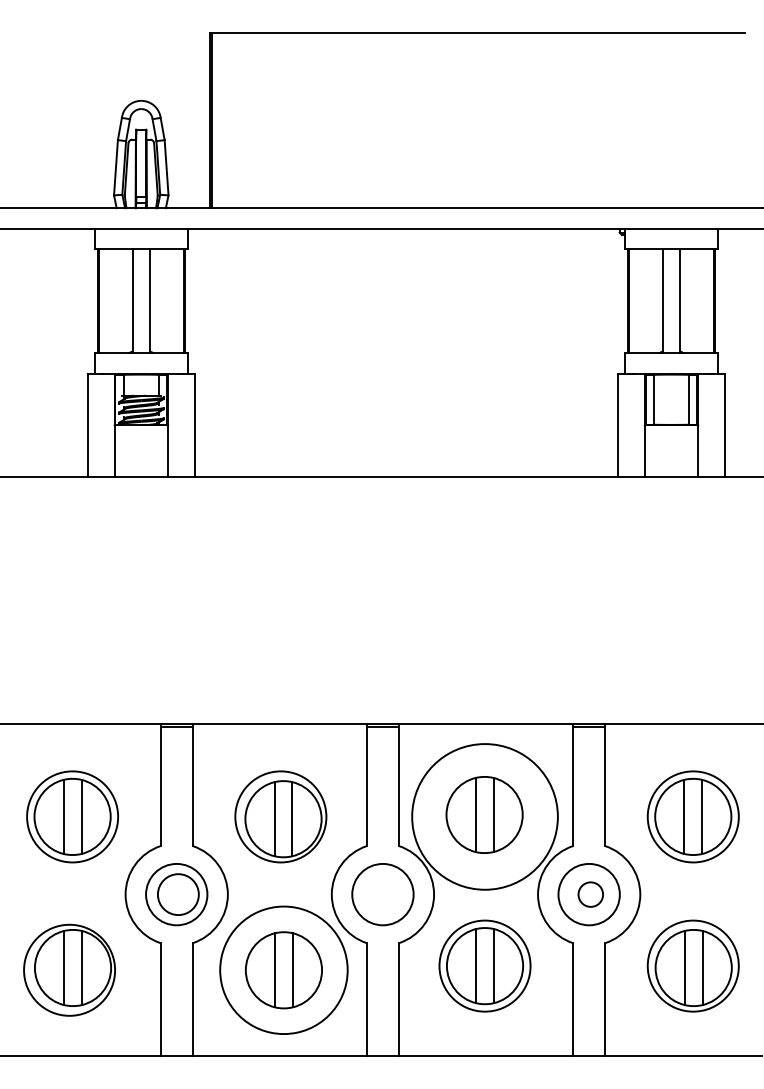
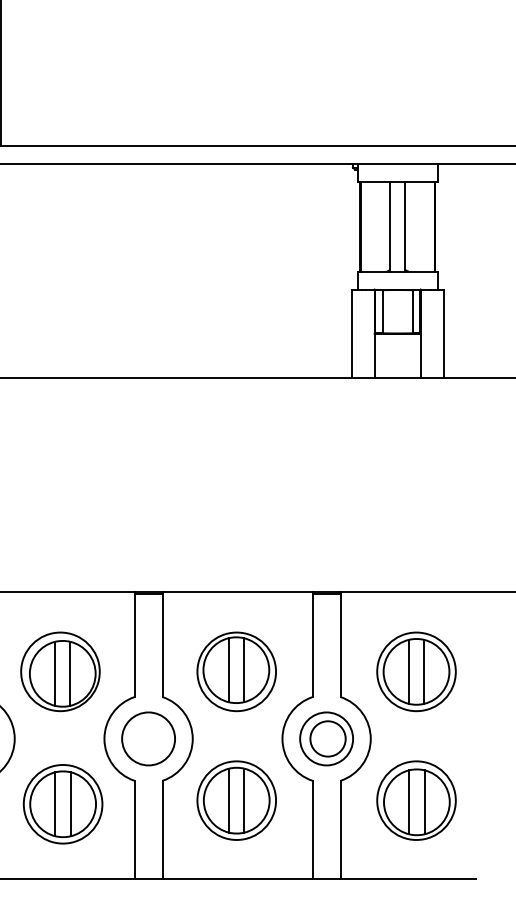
circle: (484, 816) -> (236, 671), size x0.62
circle: (590, 894) -> (327, 738), size x1.67
circle: (283, 969) -> (62, 803), size x0.71

